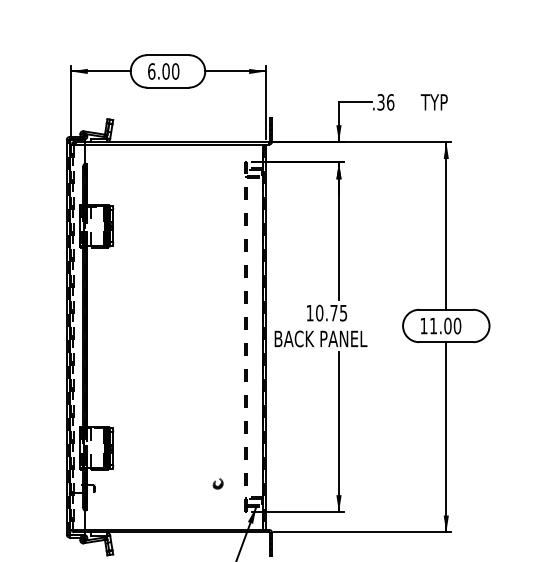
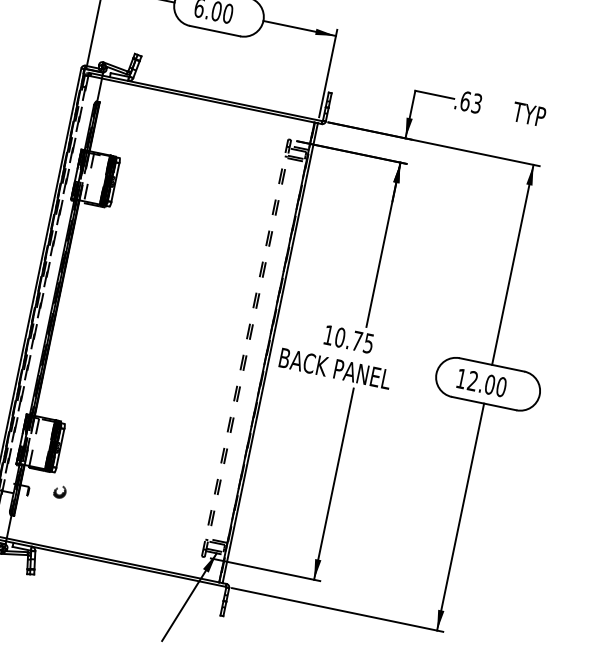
text: (385, 102) -> (470, 102), .36 -> .63
text: (433, 325) -> (472, 380), 11.00 -> 12.00
part: (217, 483) -> (59, 491), moved

